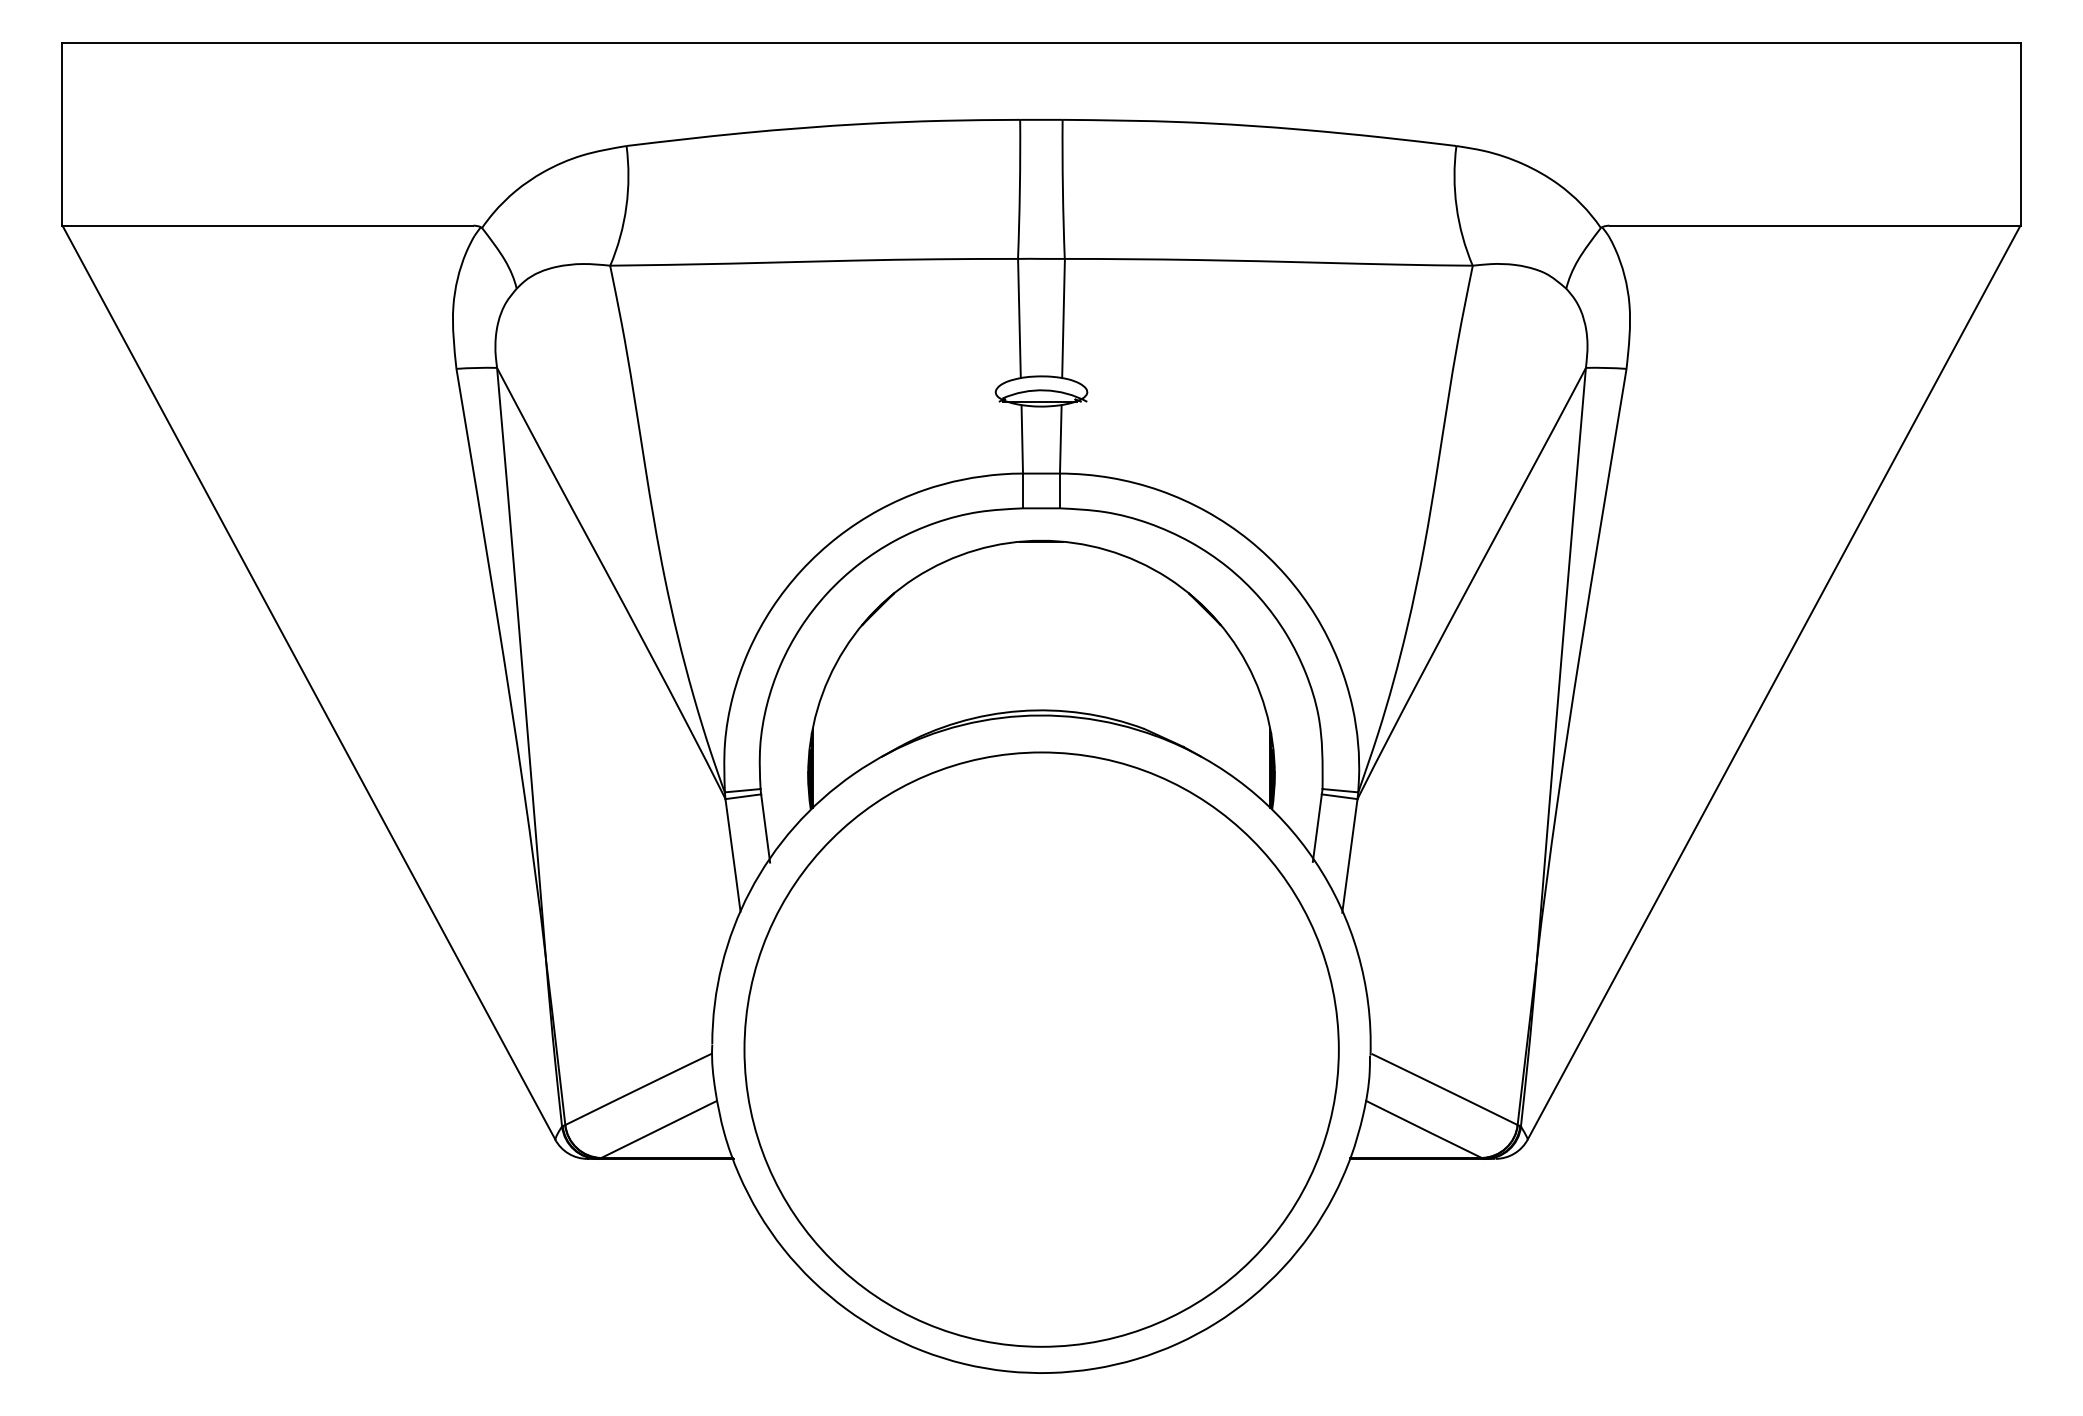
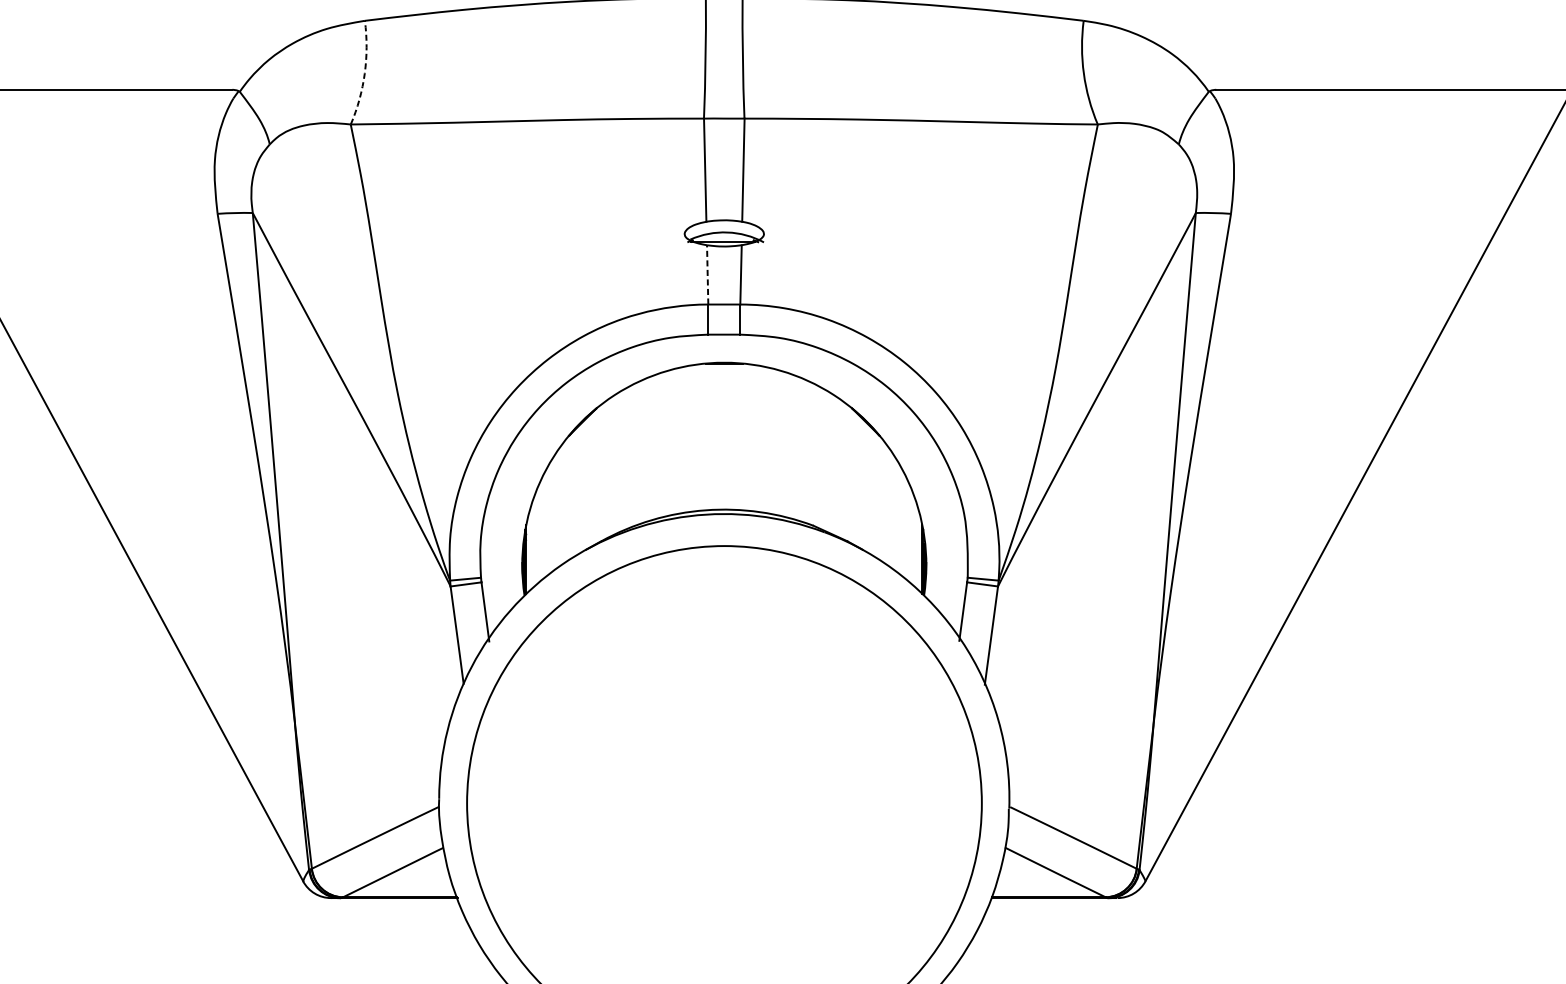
arc: (626, 206) -> (364, 73), solid -> dashed
line: (1022, 438) -> (707, 274), solid -> dashed

